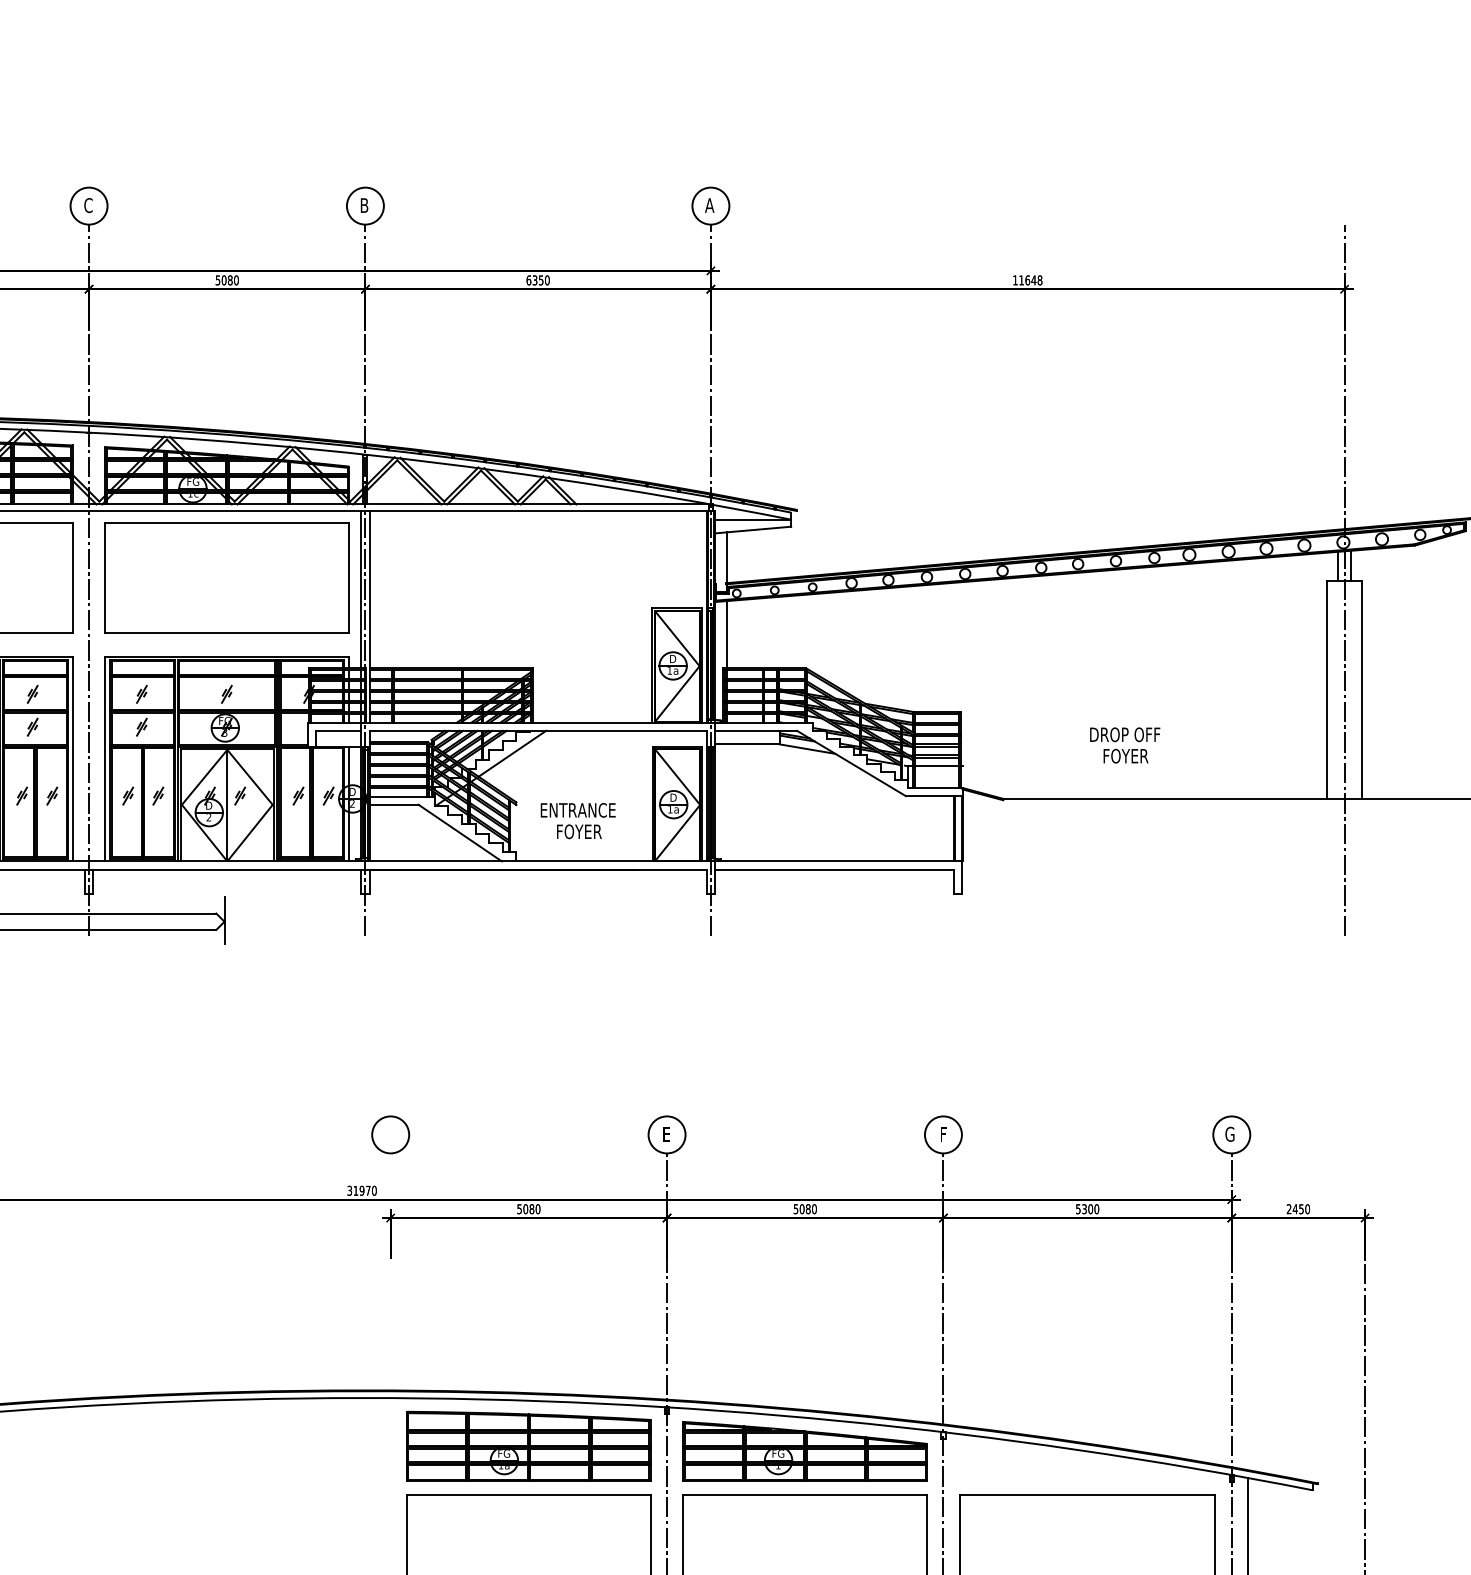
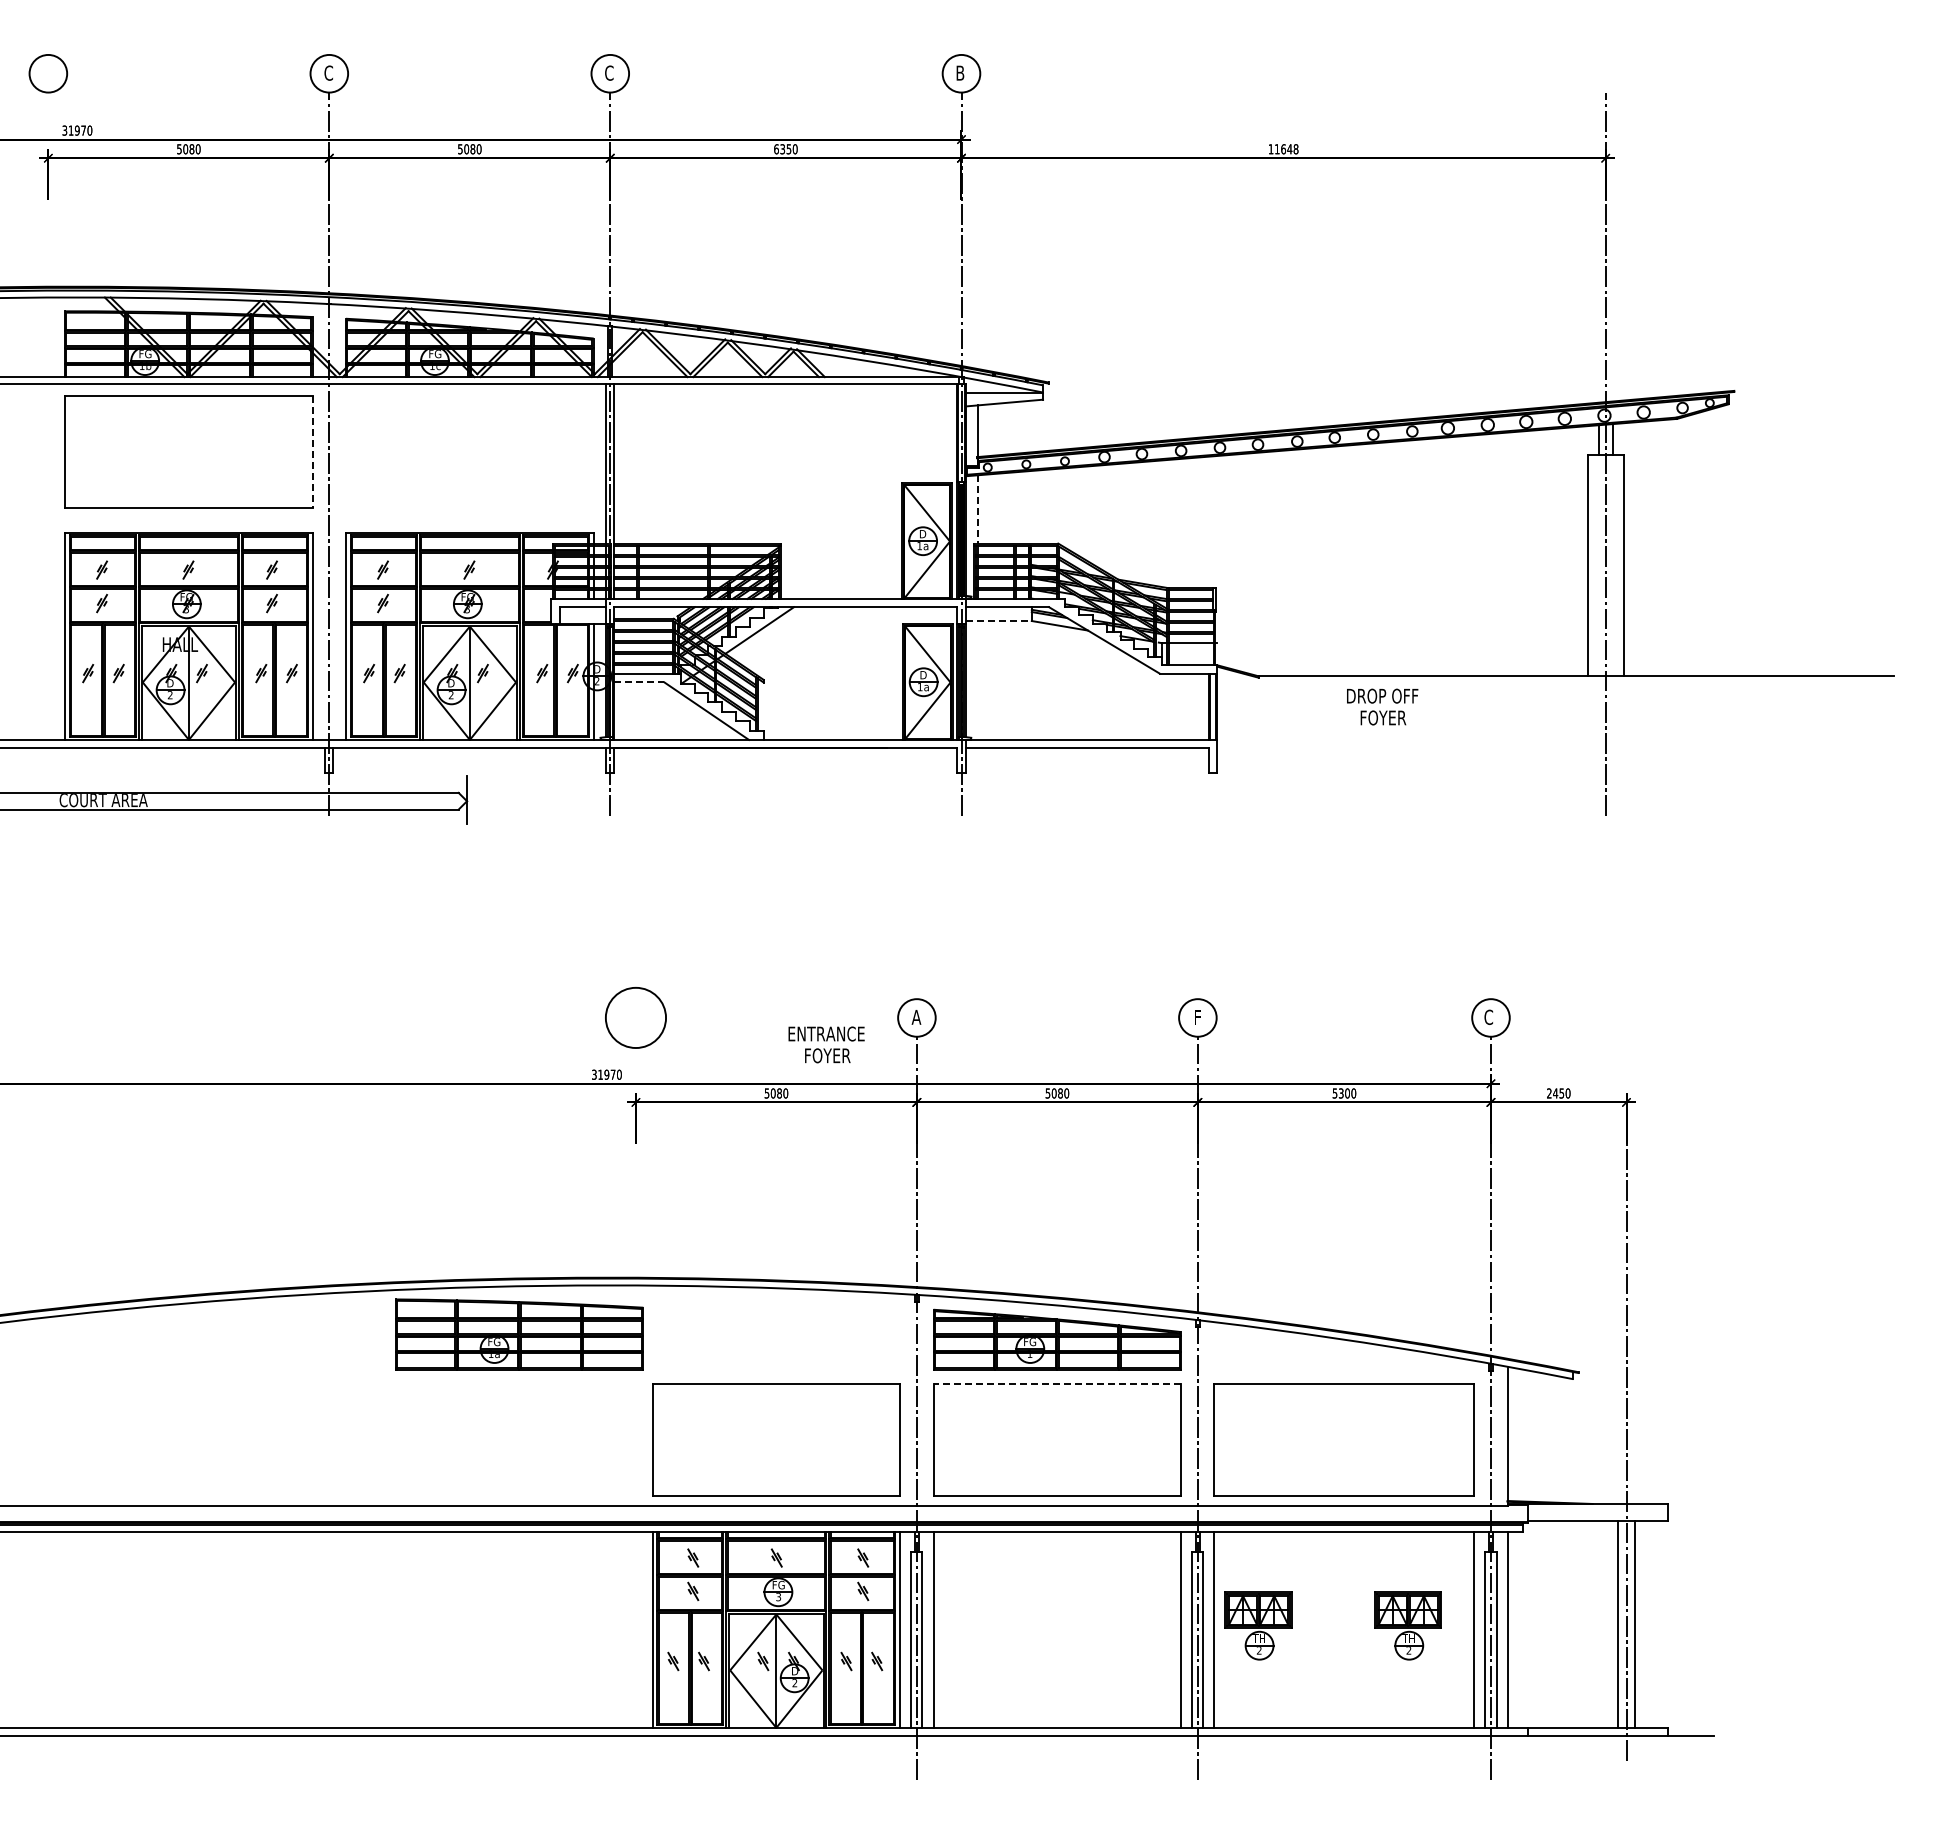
text: (364, 204) -> (609, 72), B -> C
text: (708, 204) -> (959, 72), A -> B
line: (72, 577) -> (312, 451), solid -> dashed
part: (226, 577) -> (469, 451), removed
line: (727, 634) -> (978, 509), solid -> dashed
line: (748, 744) -> (999, 621), solid -> dashed
text: (1125, 744) -> (1382, 706), moved
line: (394, 804) -> (639, 682), solid -> dashed
text: (578, 820) -> (826, 1044), moved
text: (666, 1133) -> (916, 1016), E -> A
circle: (390, 1134) -> (635, 1017), size x1.6
text: (1232, 1134) -> (1491, 1017), G -> C
part: (528, 1446) -> (519, 1334), moved
line: (805, 1494) -> (1057, 1383), solid -> dashed

